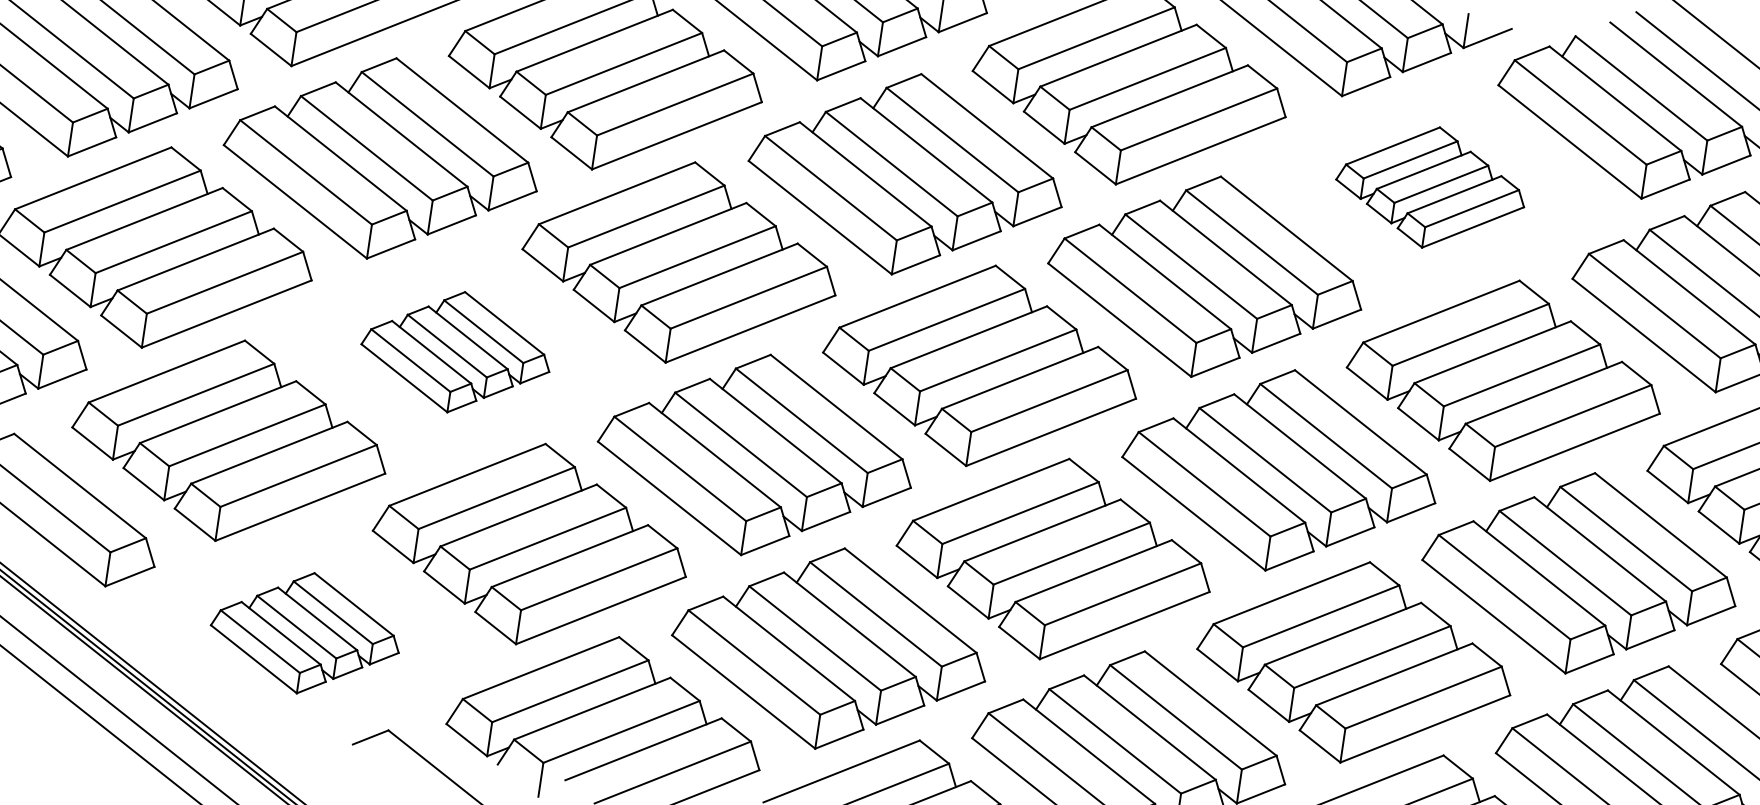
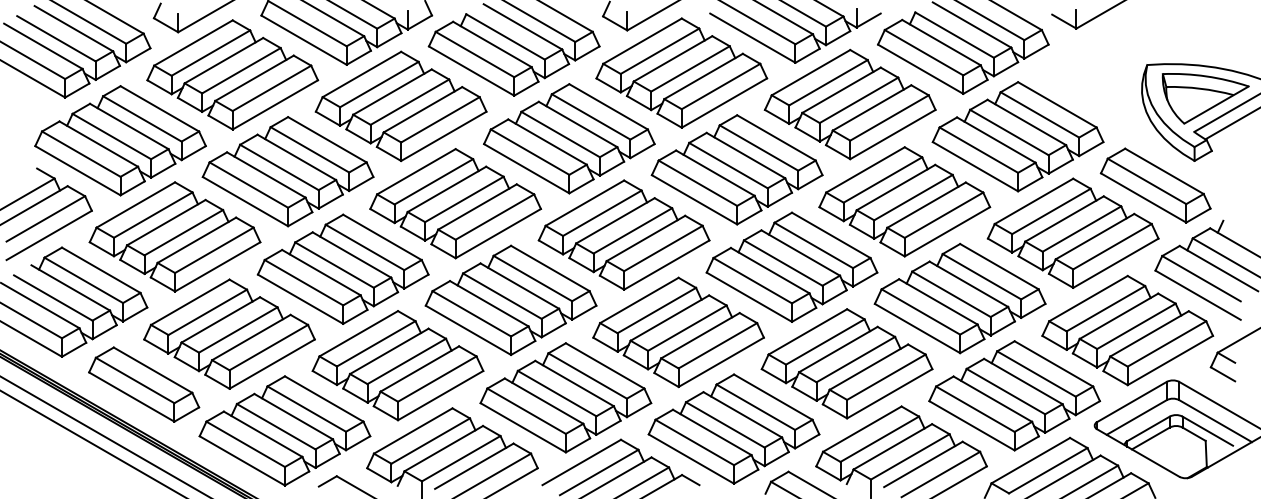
part: (1429, 187) -> (849, 104), size x1.67
part: (455, 350) -> (342, 268), size x1.67
part: (304, 632) -> (284, 430), size x1.67

